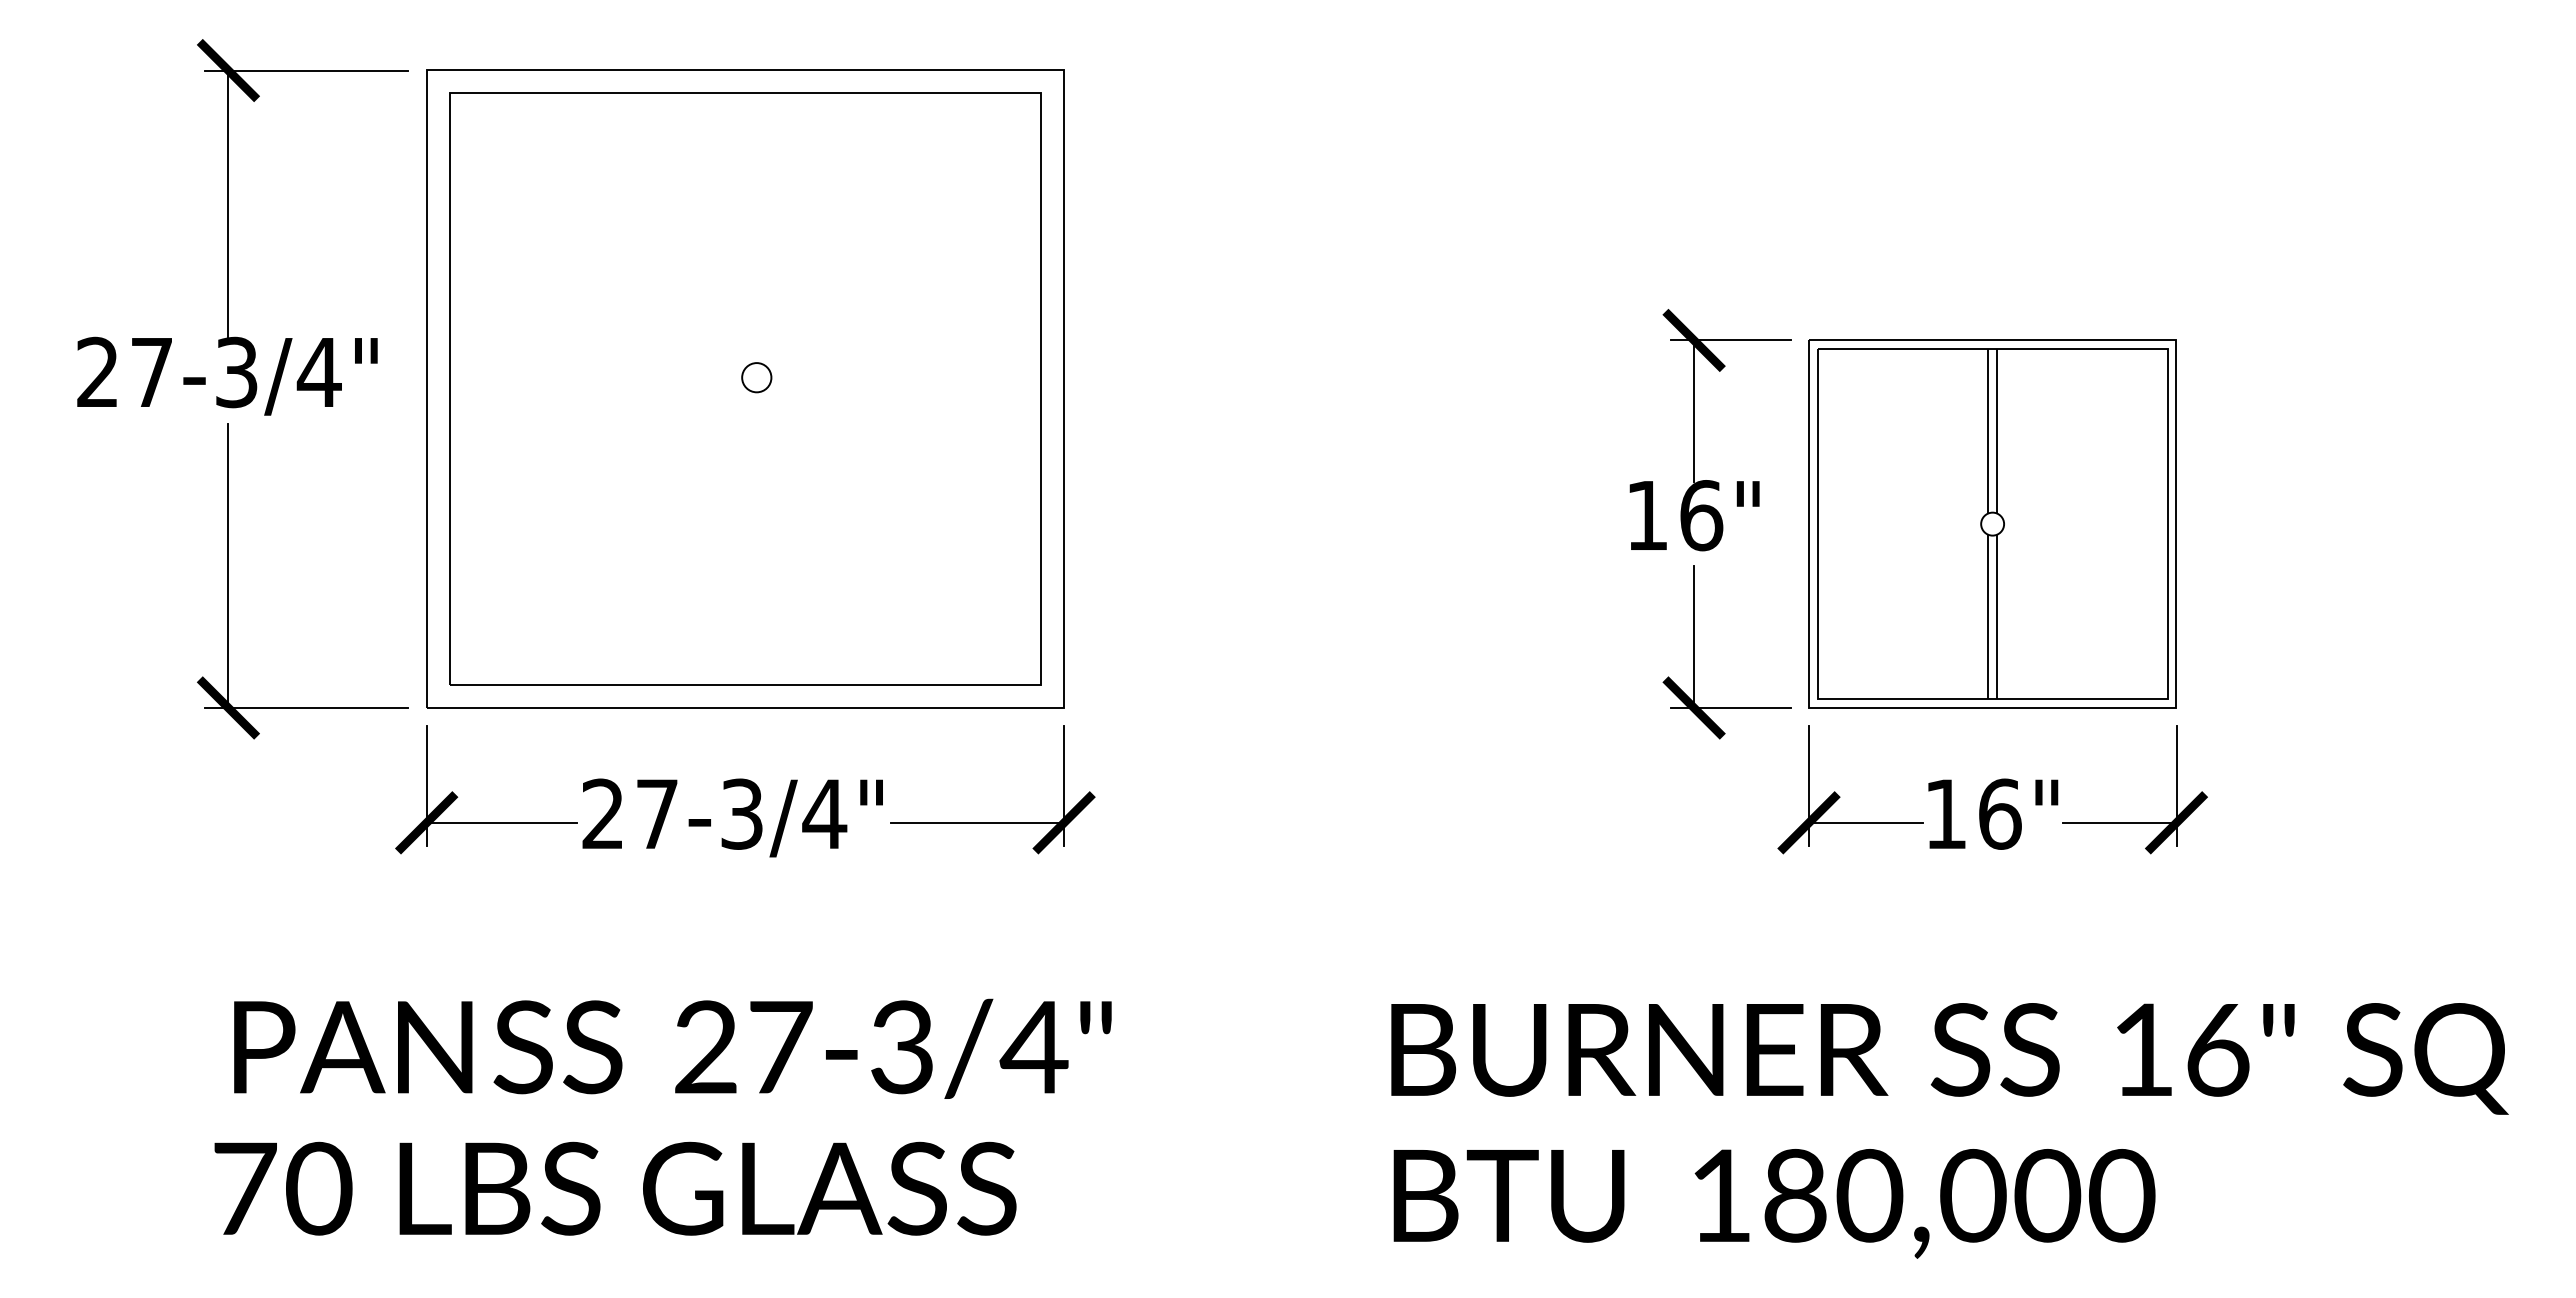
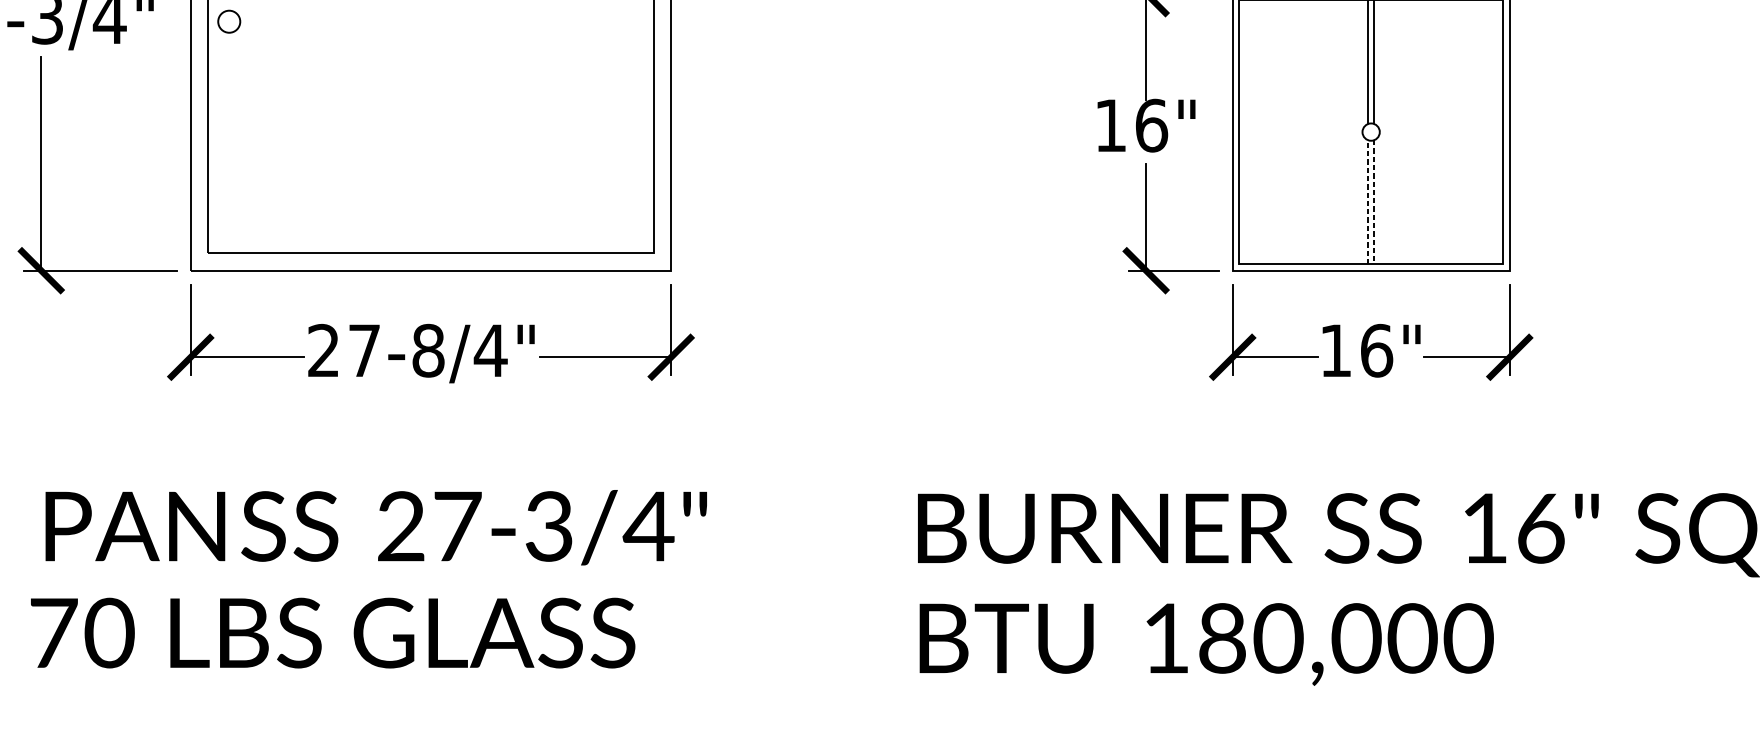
circle: (756, 377) -> (229, 21), moved
line: (1988, 616) -> (1368, 201), solid -> dashed
line: (1996, 617) -> (1374, 202), solid -> dashed
text: (742, 813) -> (428, 350), 27-3/4" -> 27-8/4"

